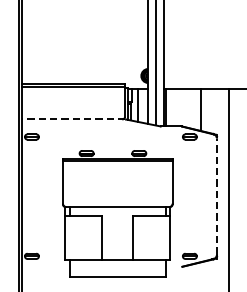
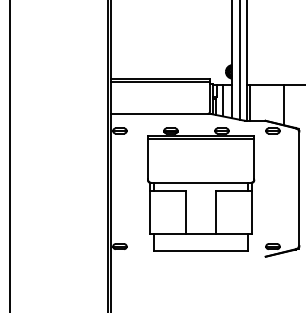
line: (73, 119) -> (160, 114), dashed -> solid
line: (217, 196) -> (299, 188), dashed -> solid
part: (118, 213) -> (201, 189), moved

